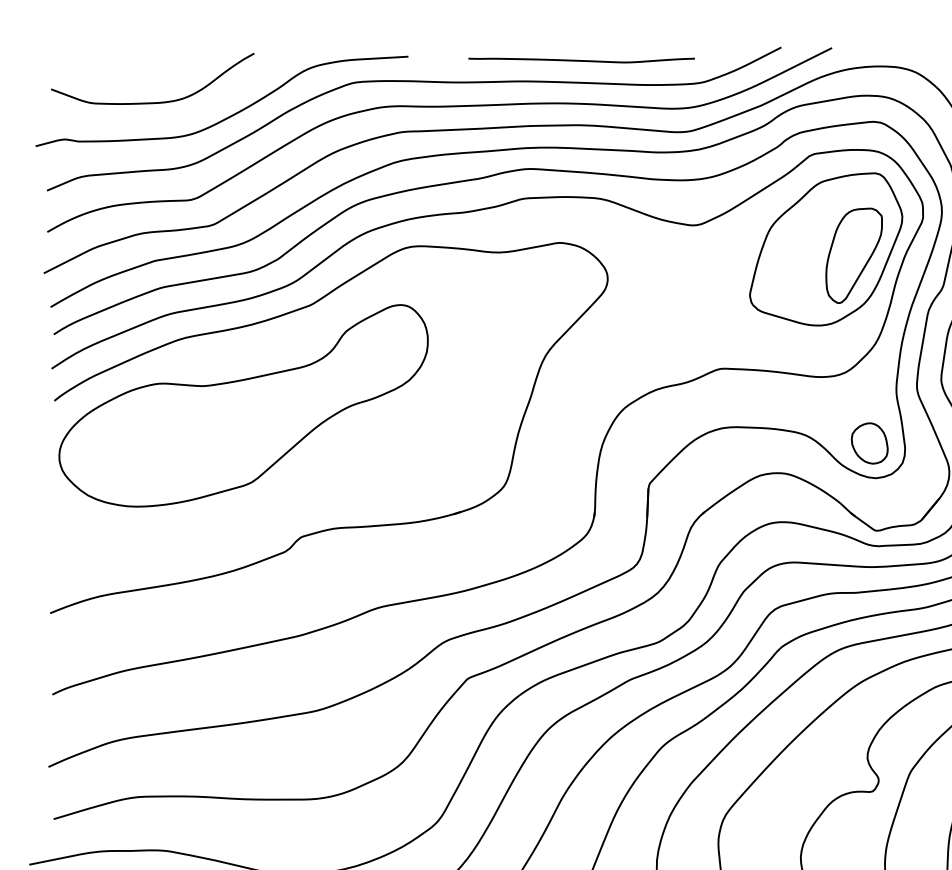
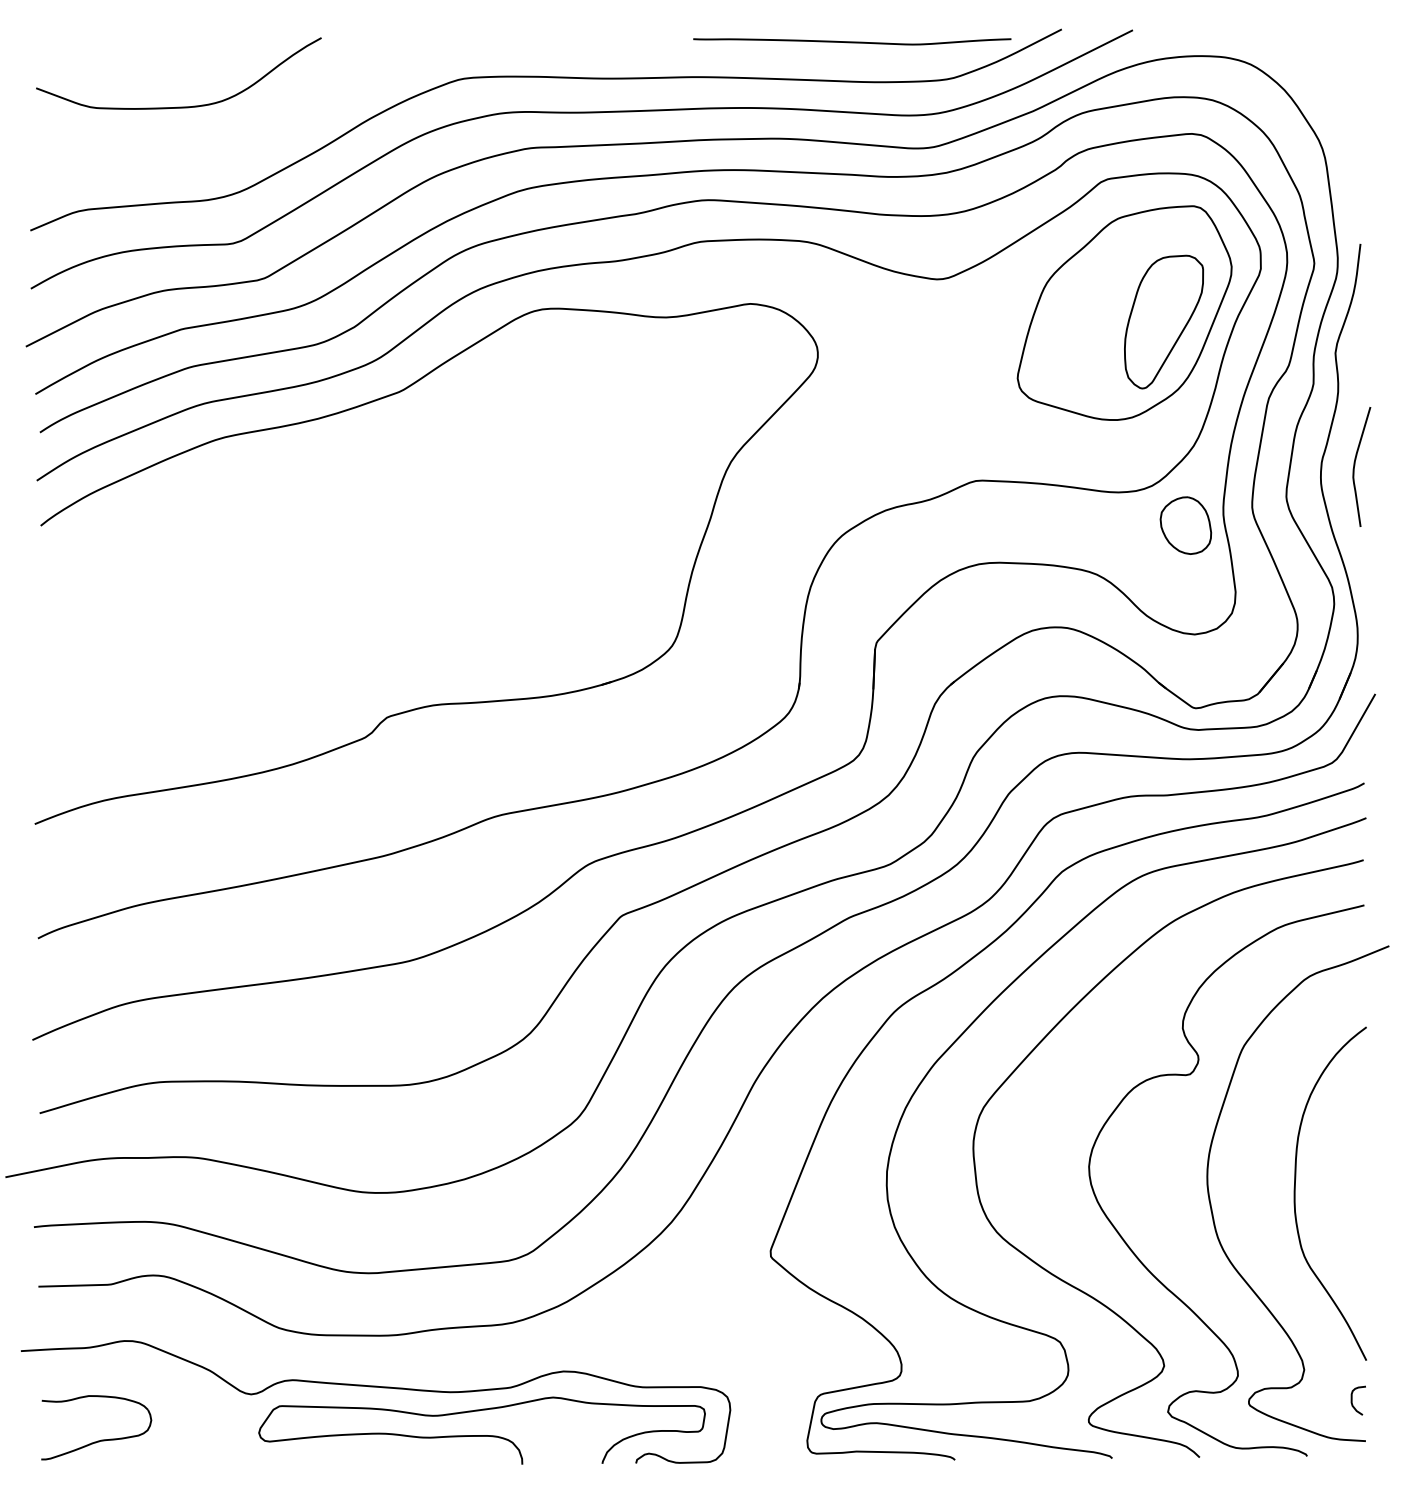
curve: (581, 60) -> (852, 41), moved
curve: (228, 116) -> (285, 126), removed
part: (243, 405) -> (306, 532), removed
part: (869, 443) -> (1185, 525), moved

